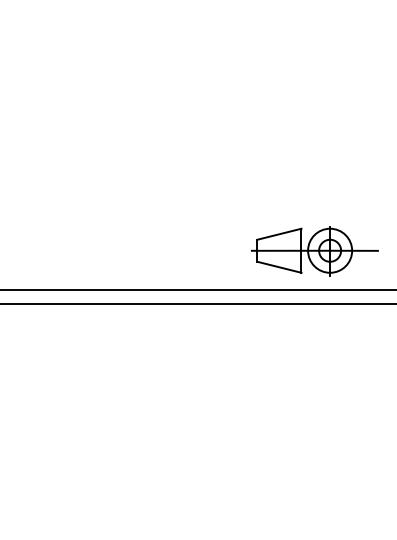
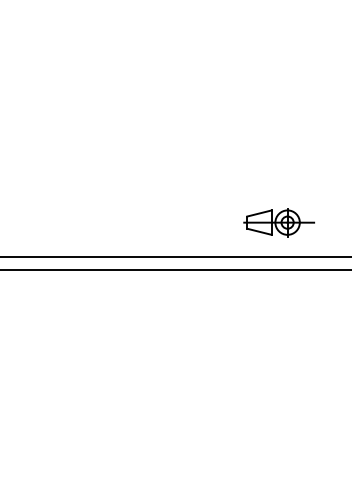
part: (314, 250) -> (278, 222), size x0.62

